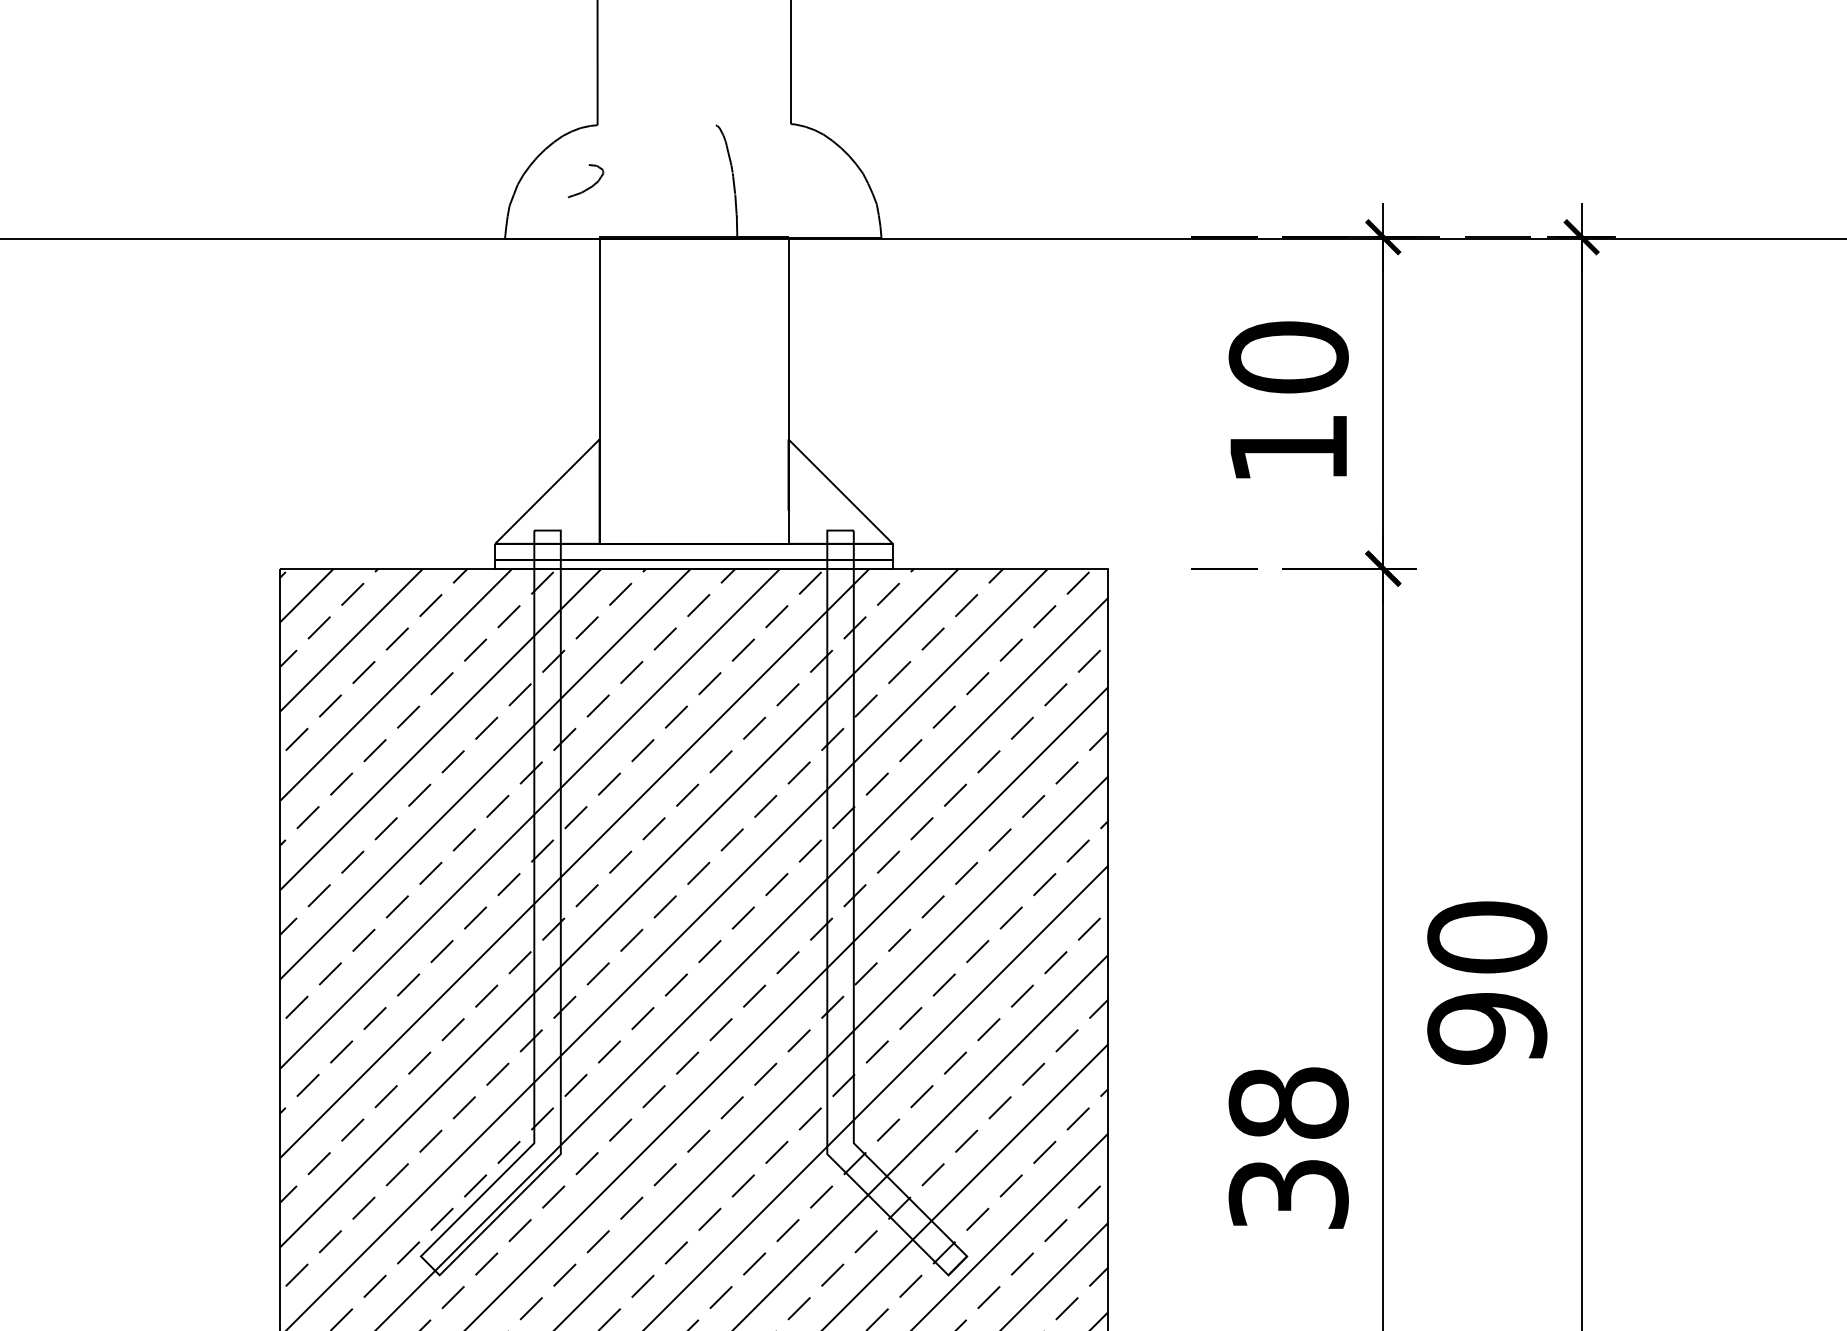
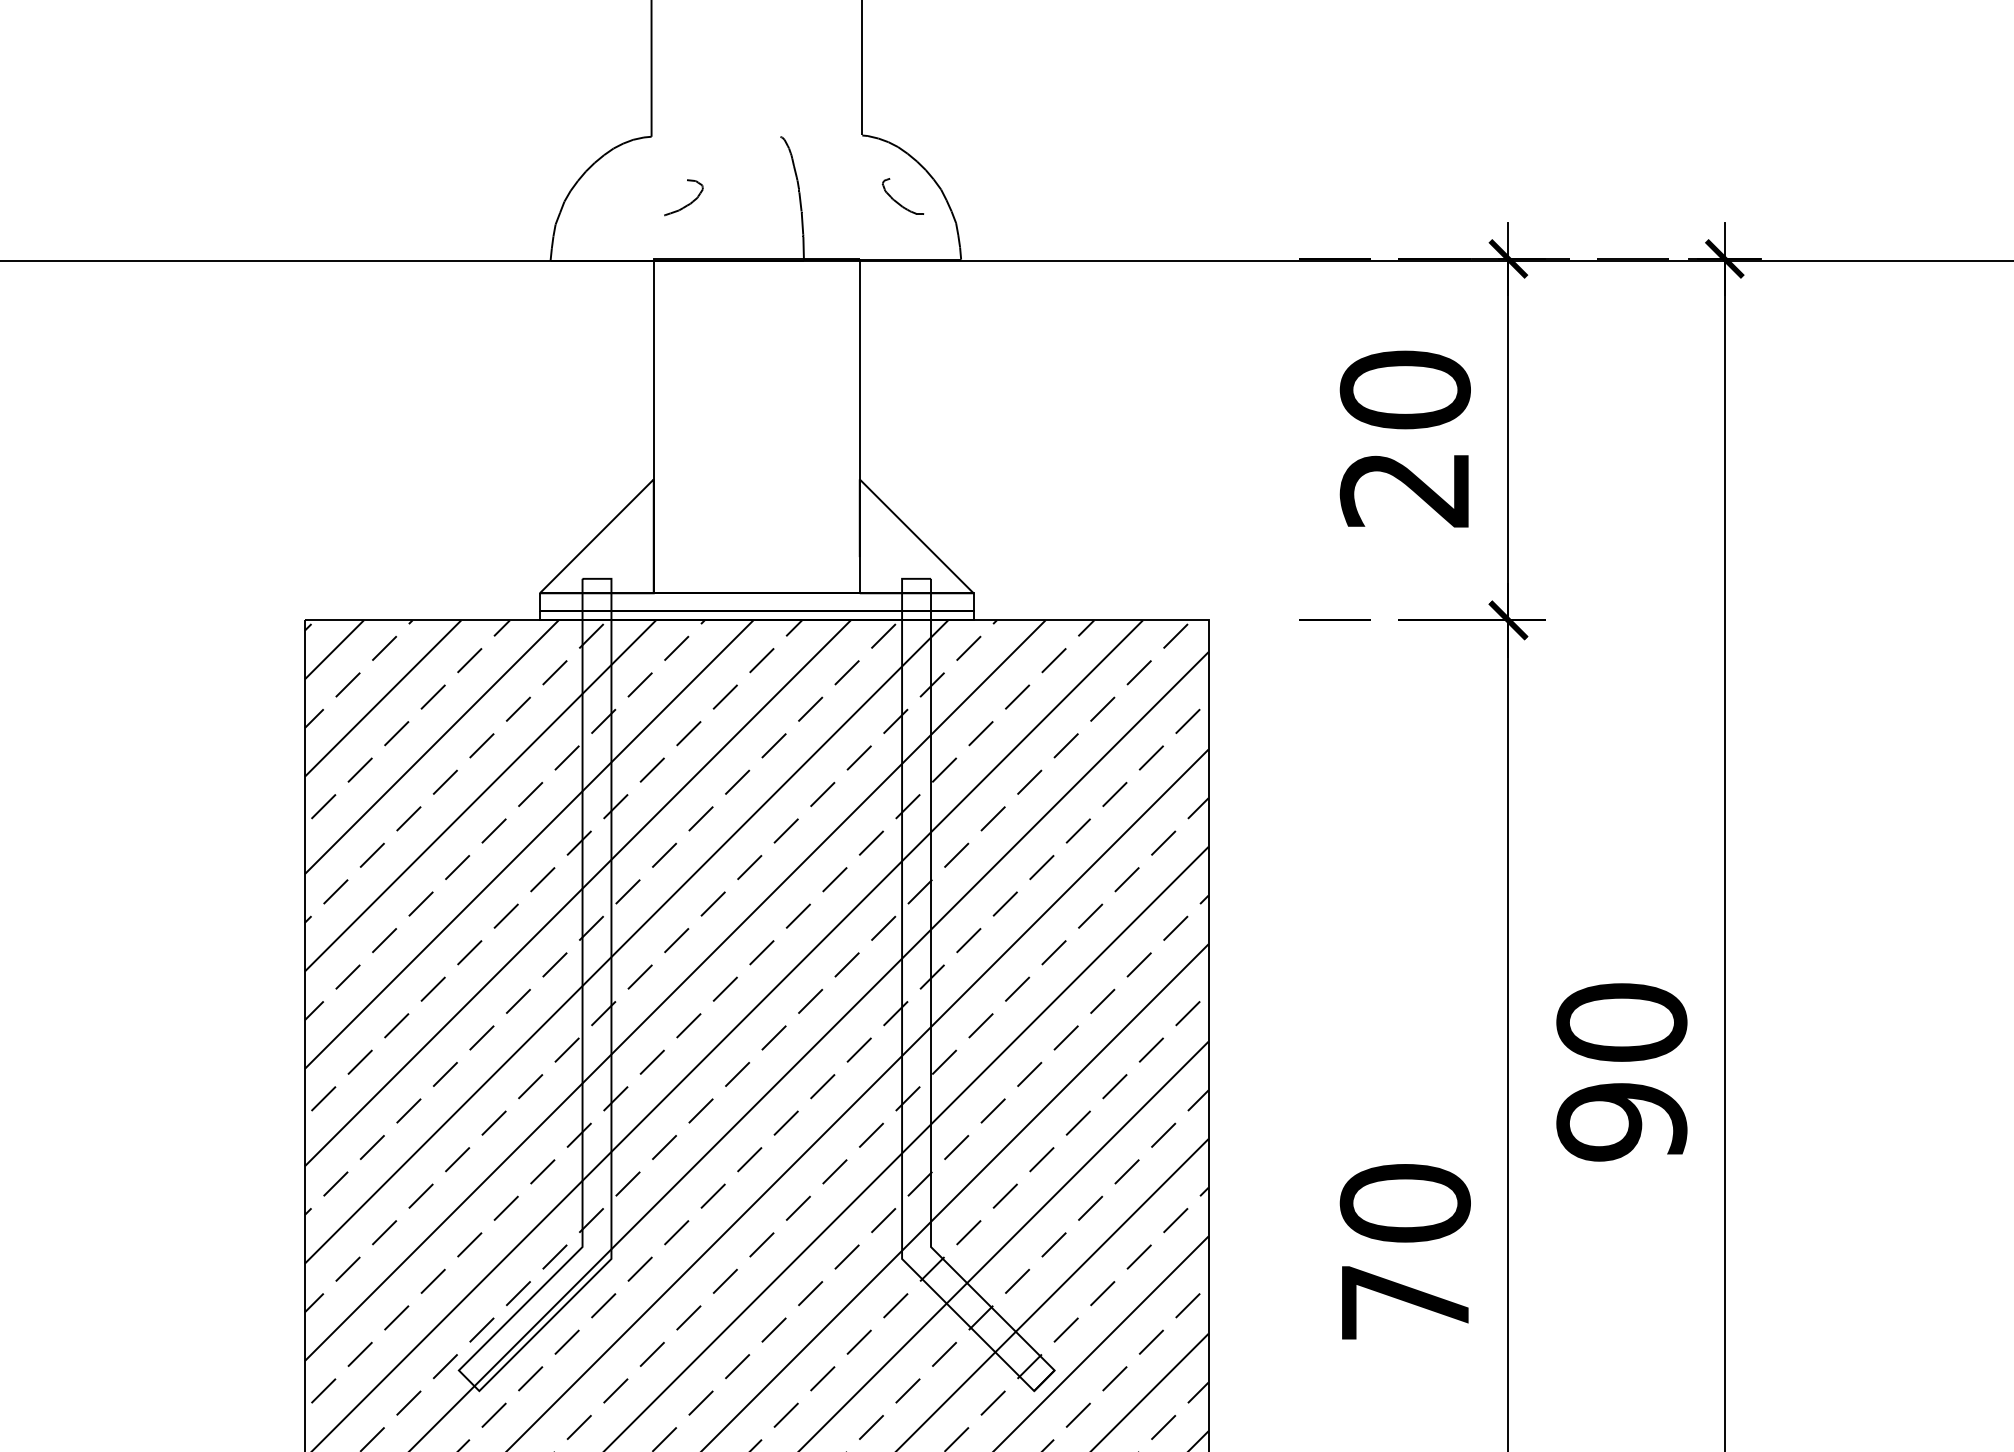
part: (823, 184) -> (897, 201), added
part: (590, 186) -> (688, 203), moved
text: (1287, 449) -> (1403, 490), 10 -> 20
text: (1287, 1148) -> (1404, 1252), 38 -> 70

